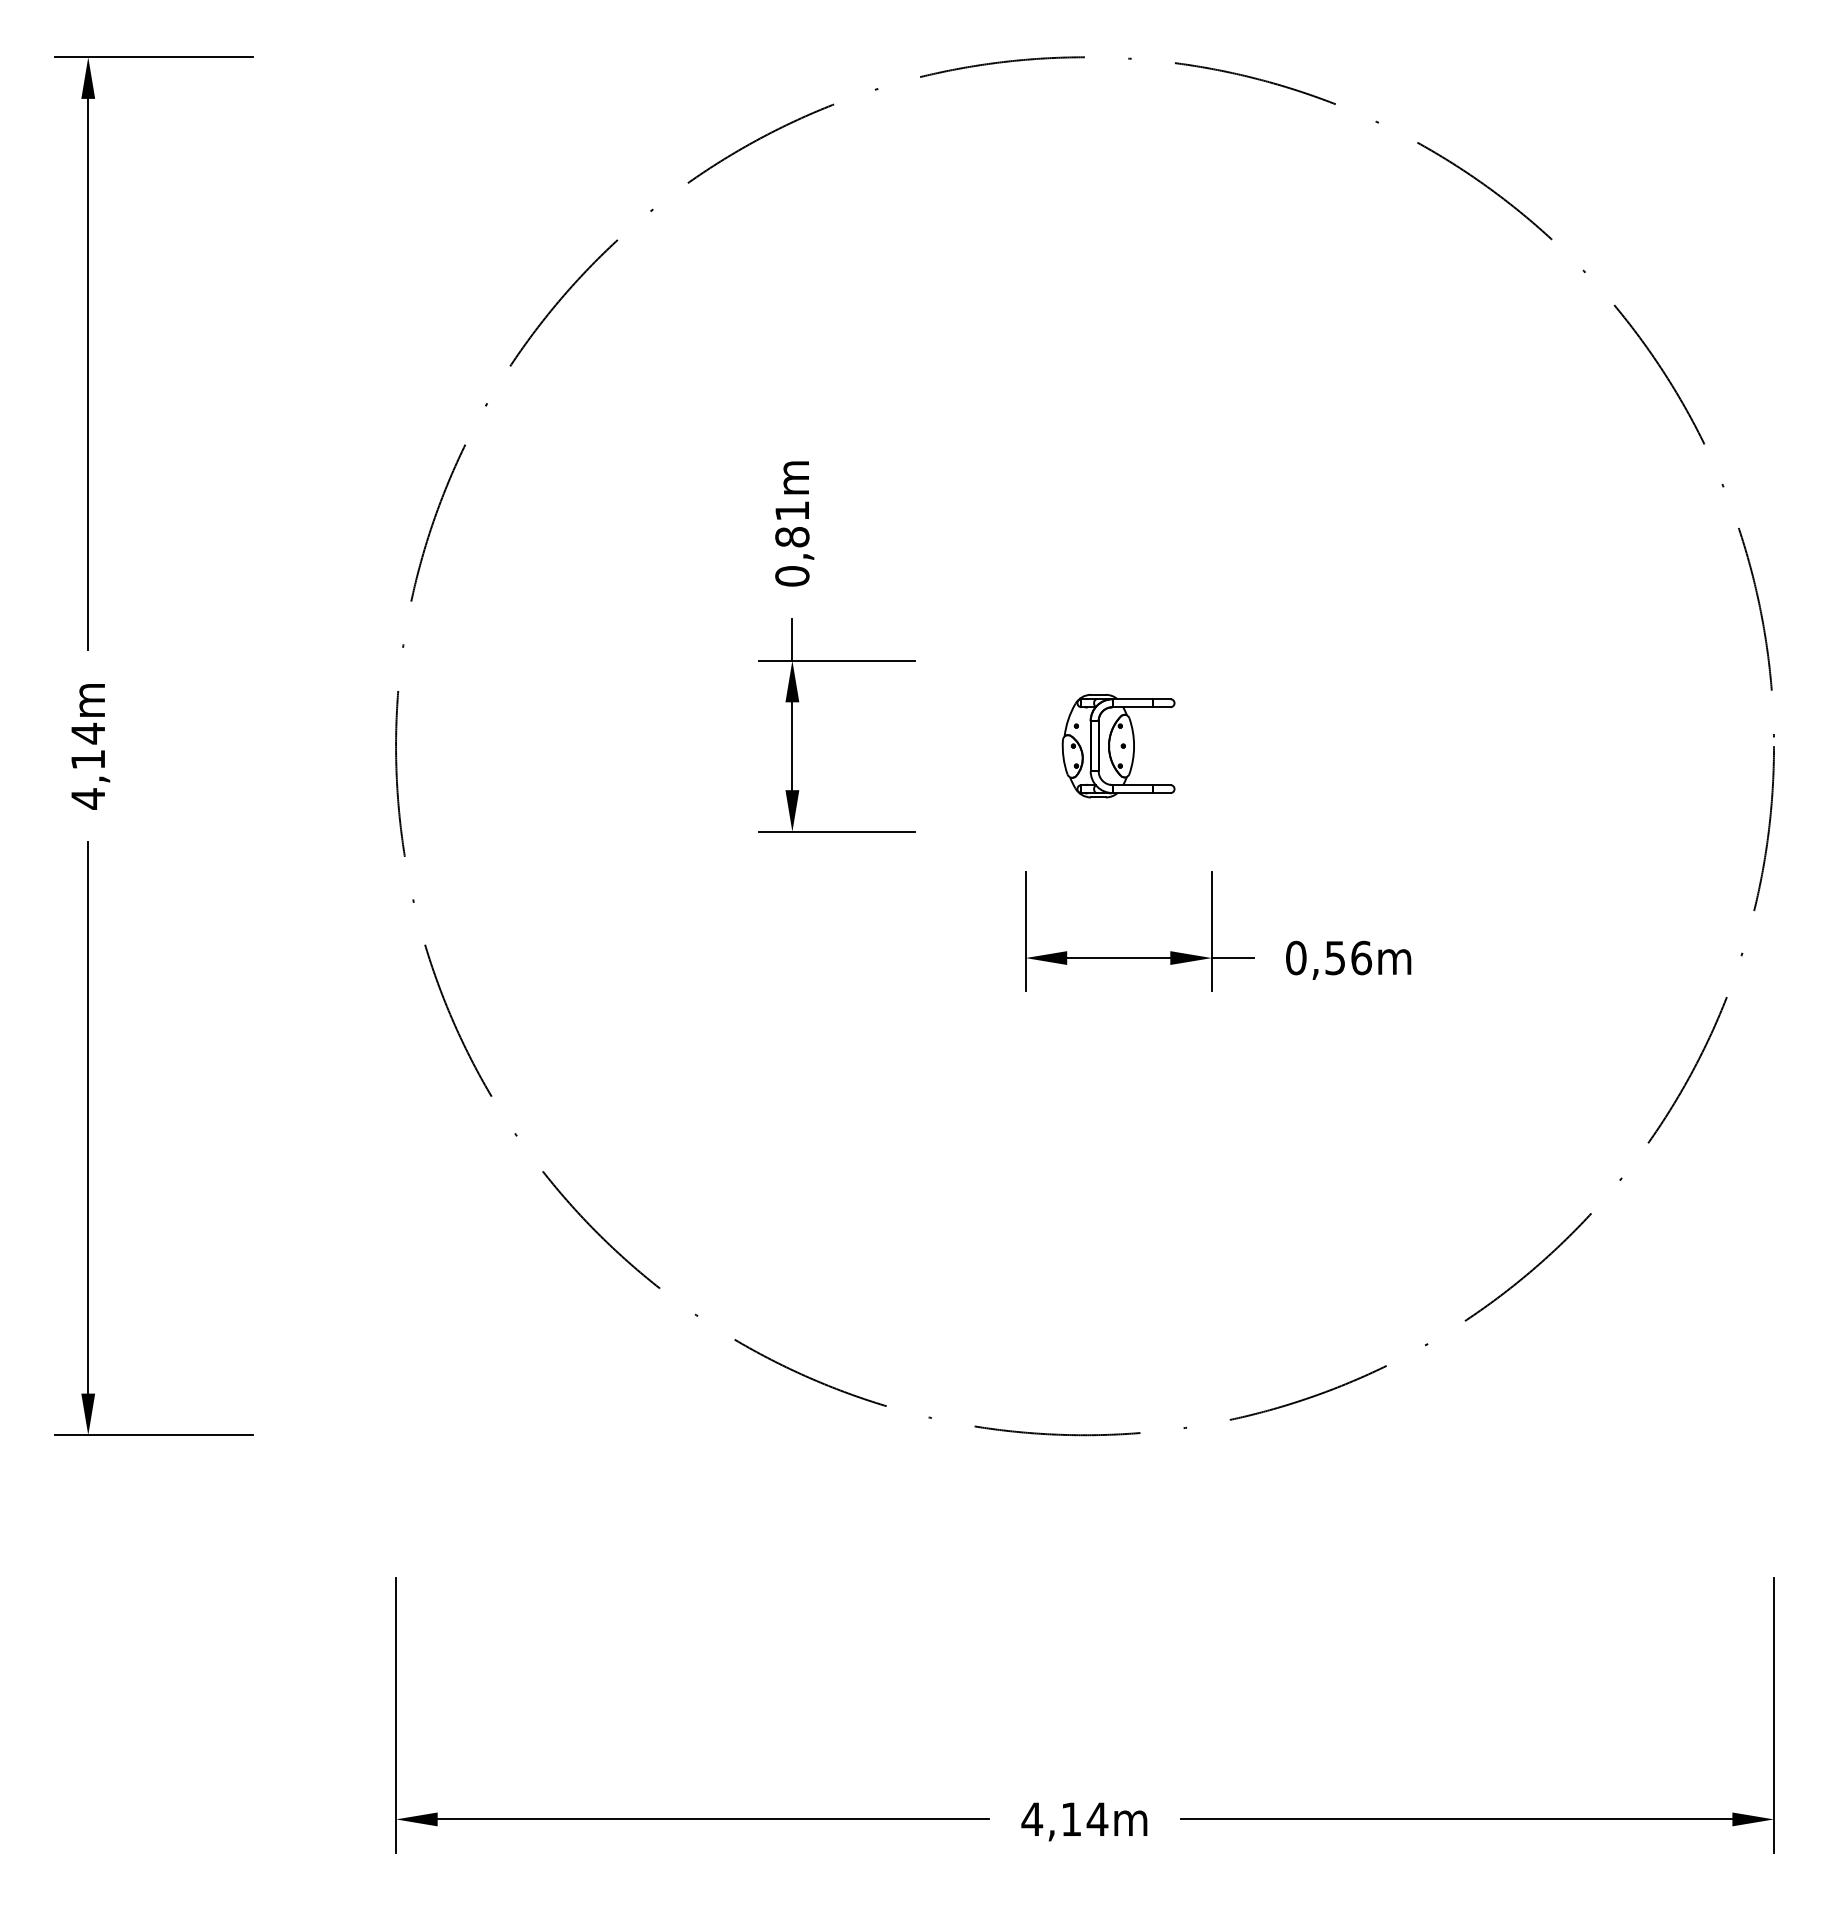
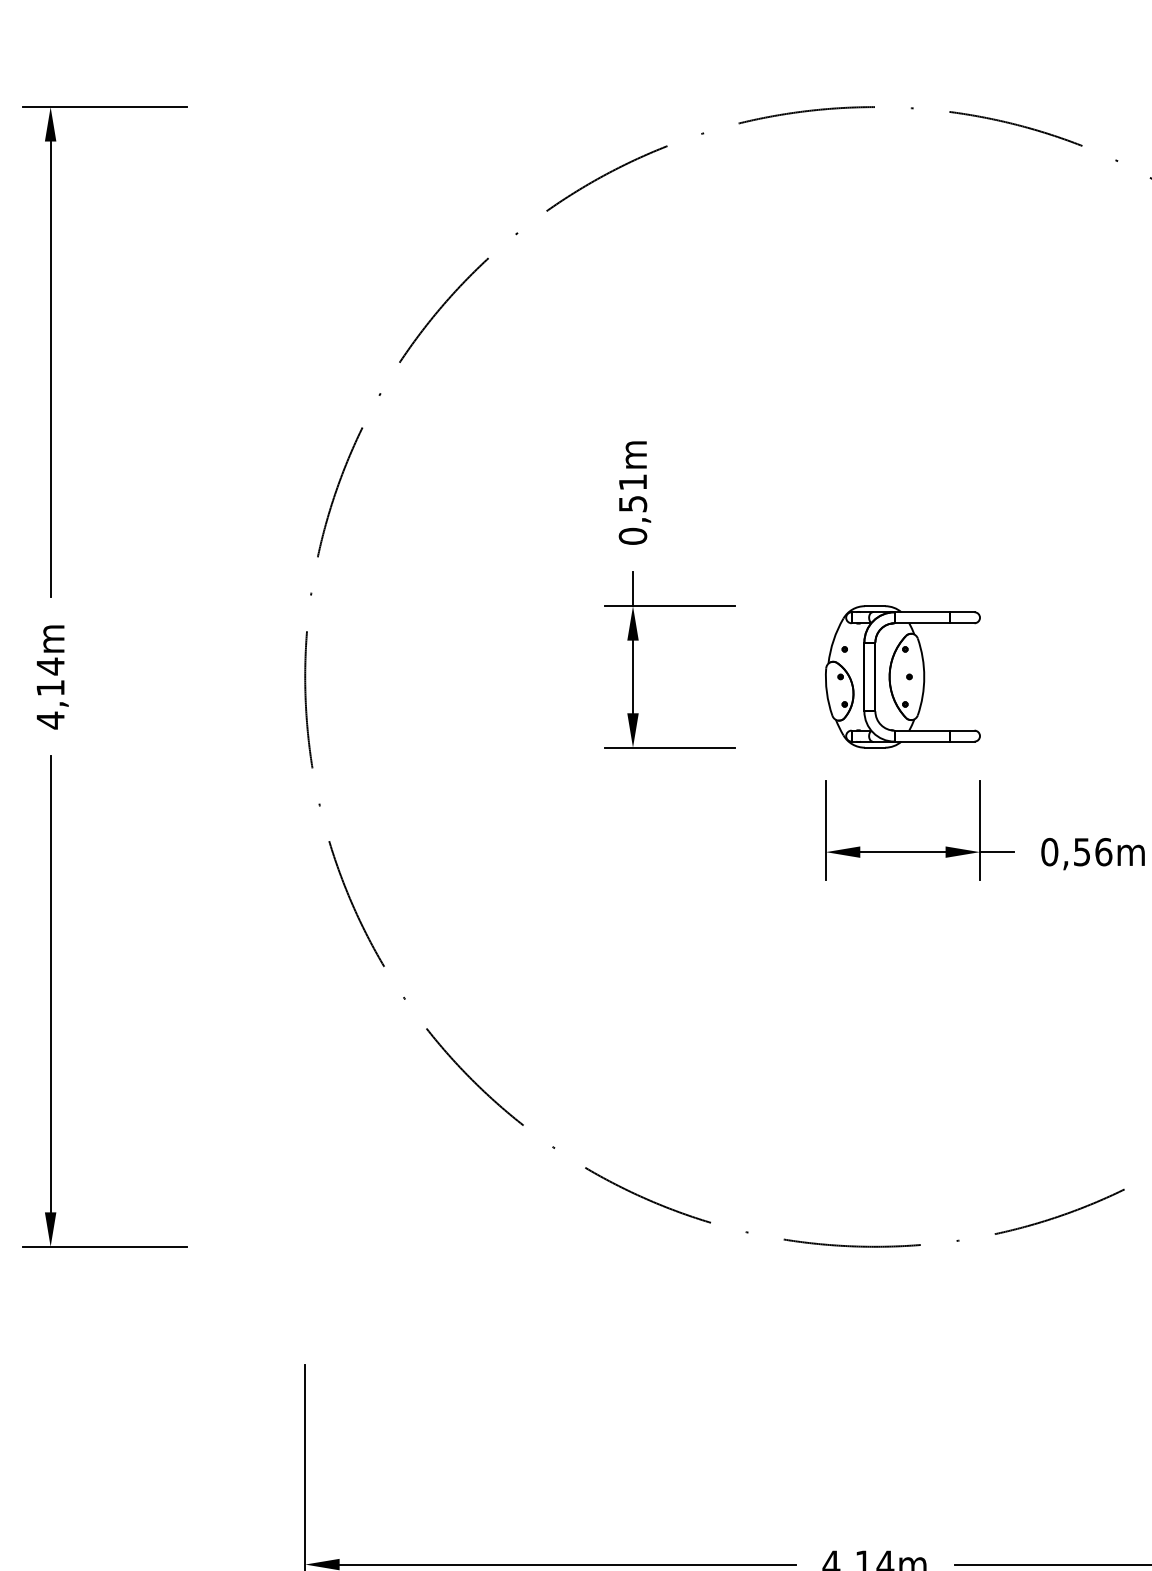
text: (792, 537) -> (633, 504), 0,81m -> 0,51m
part: (1118, 745) -> (902, 676), size x1.67

